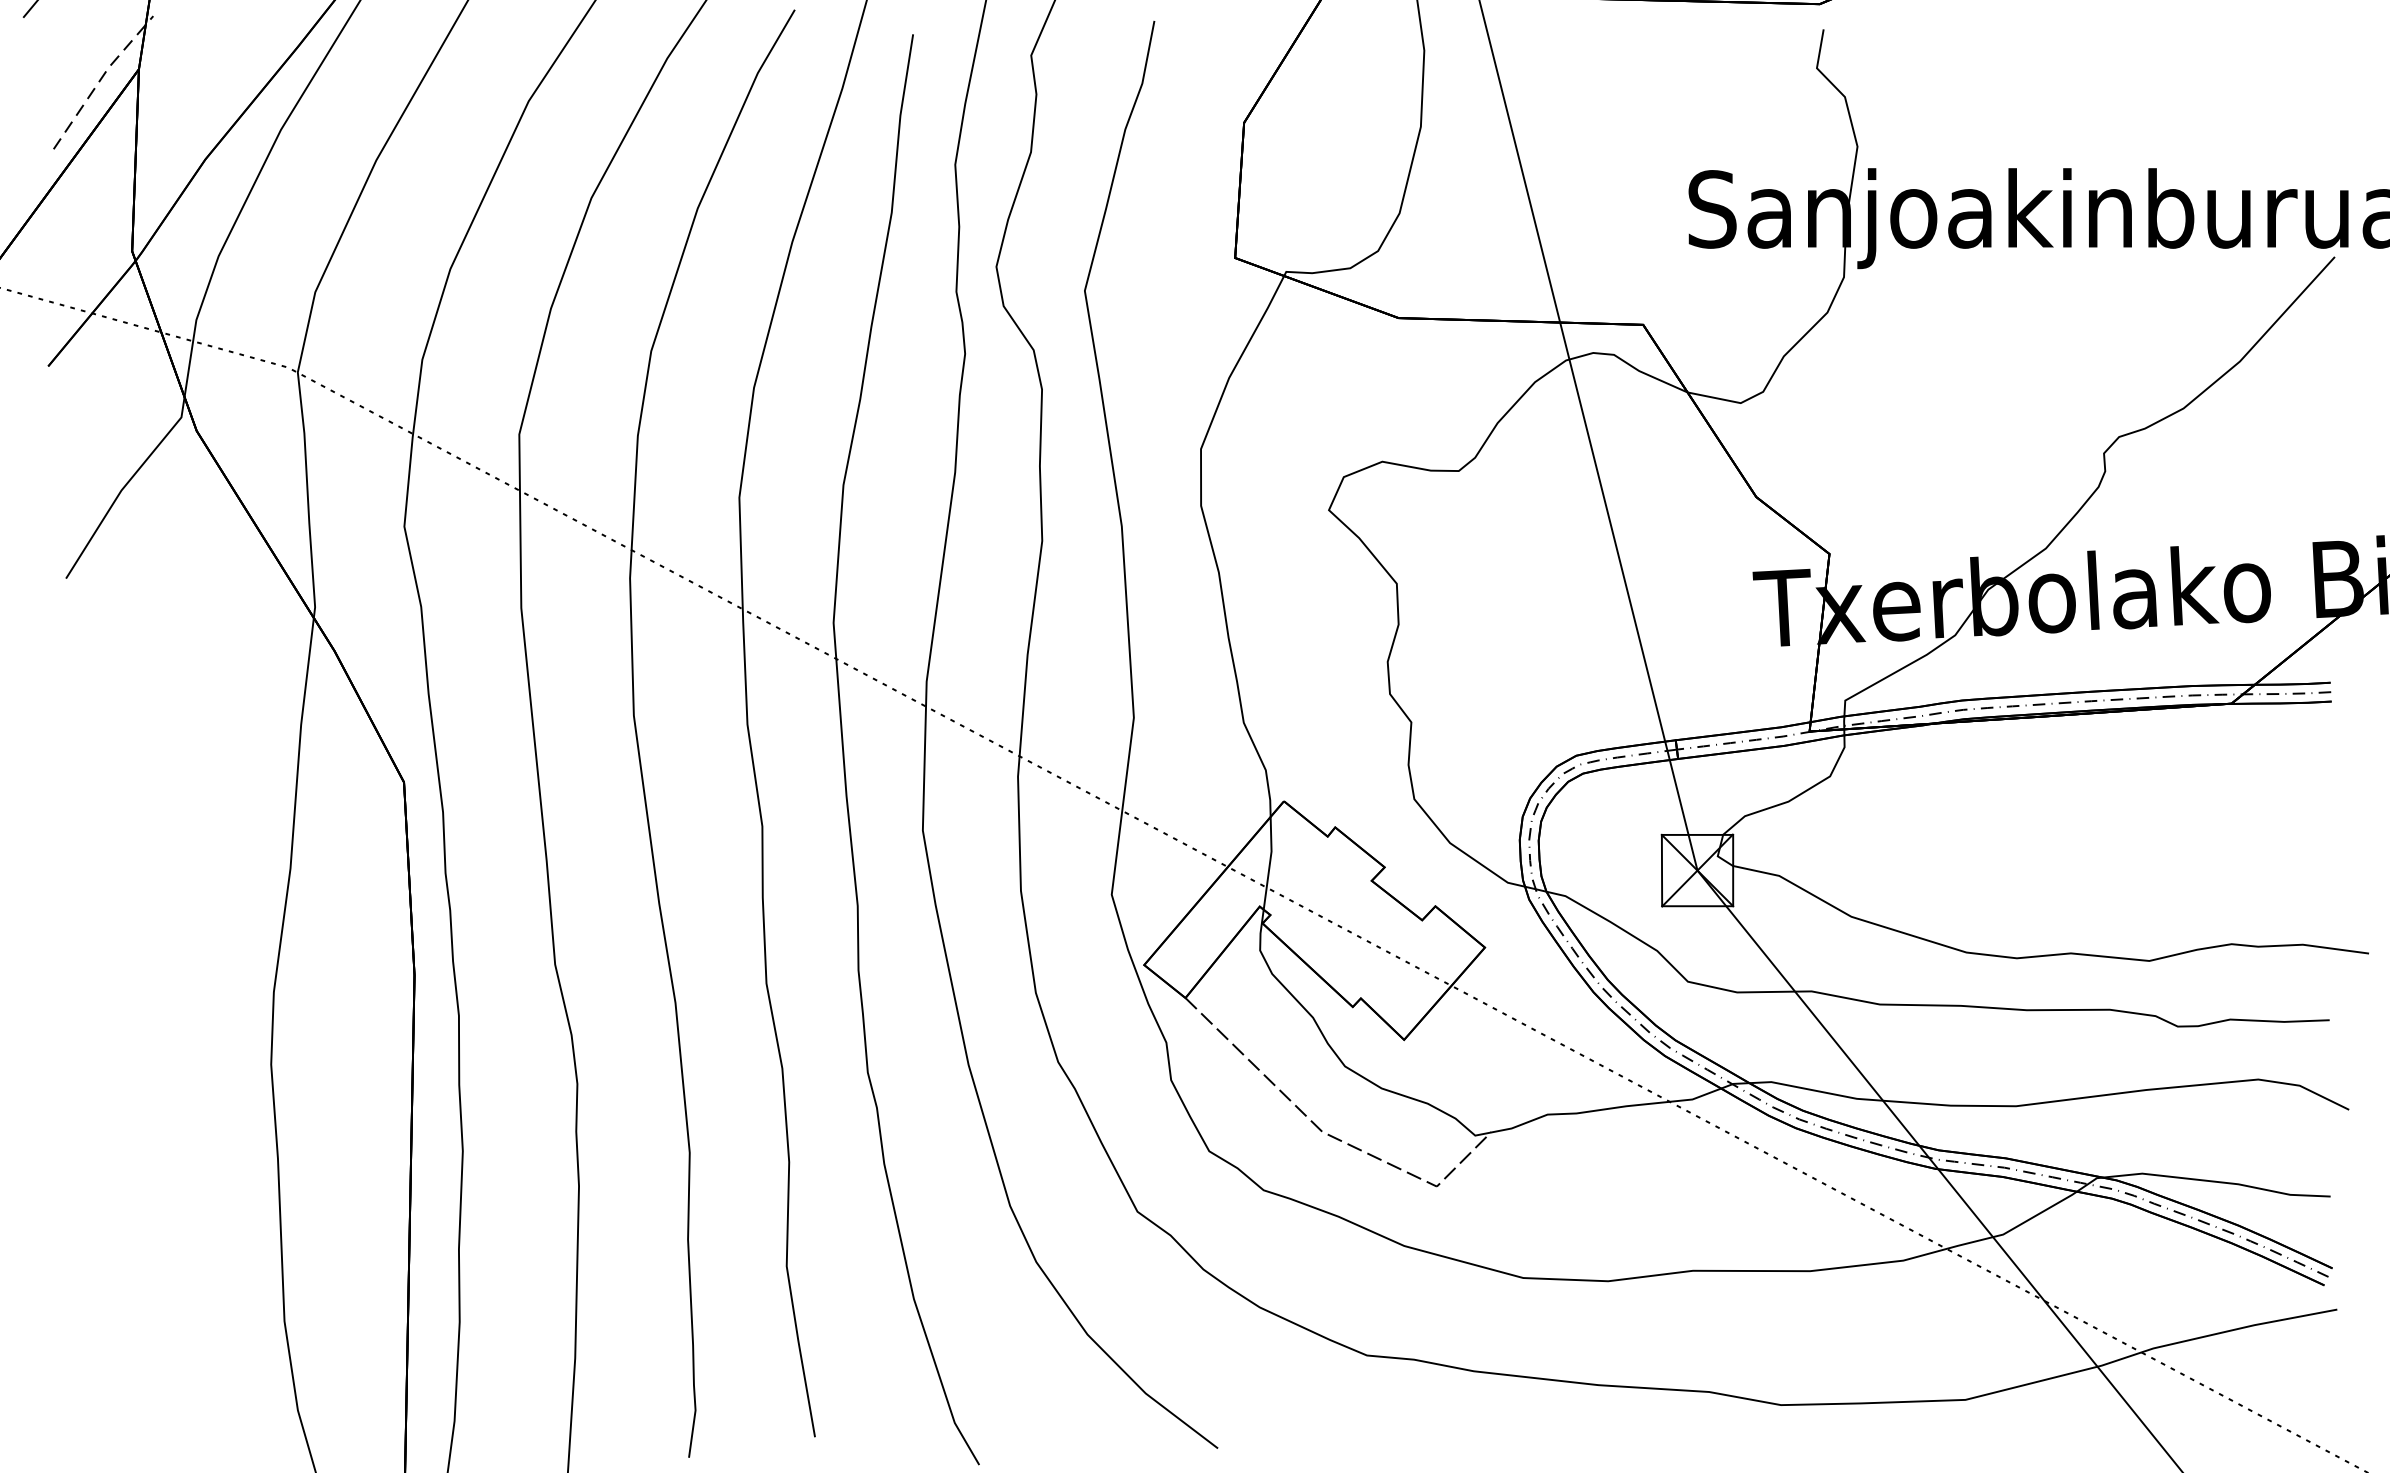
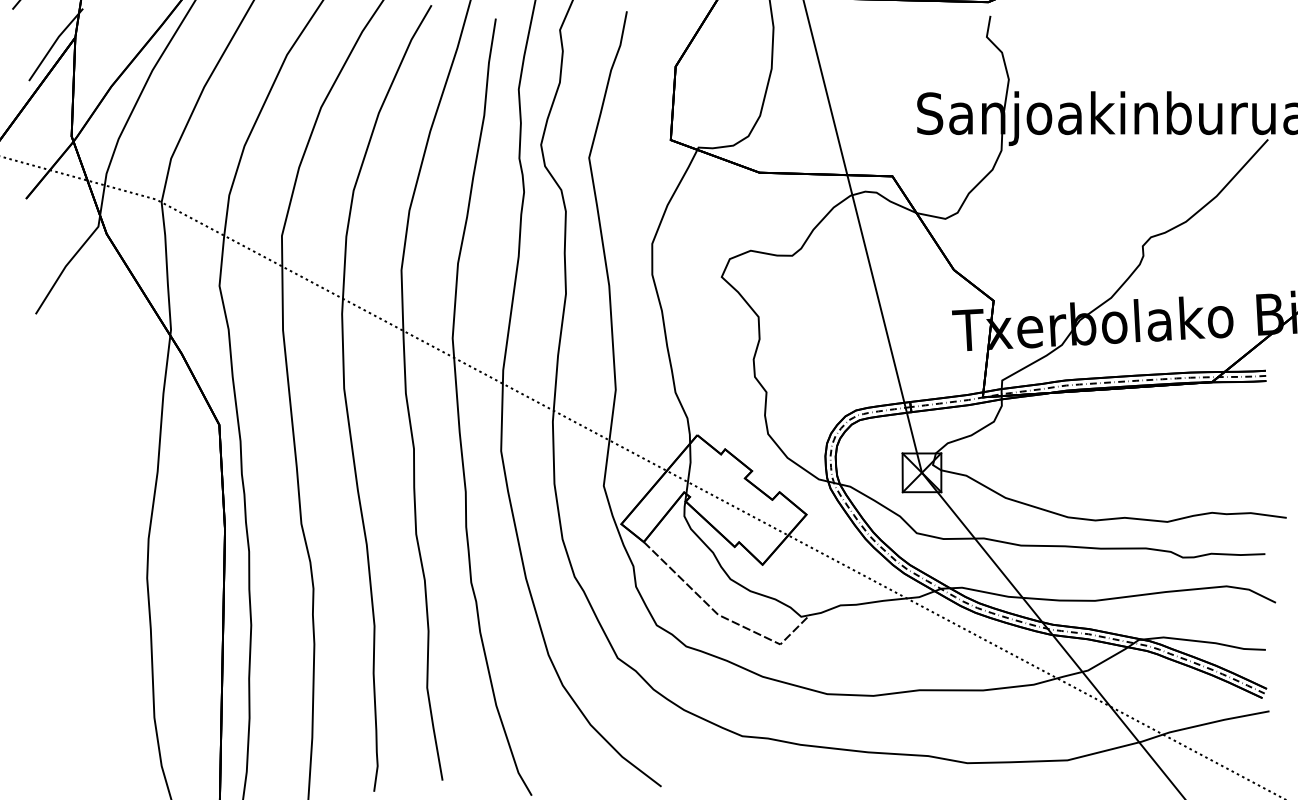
line: (102, 78) -> (55, 42), dashed -> solid

